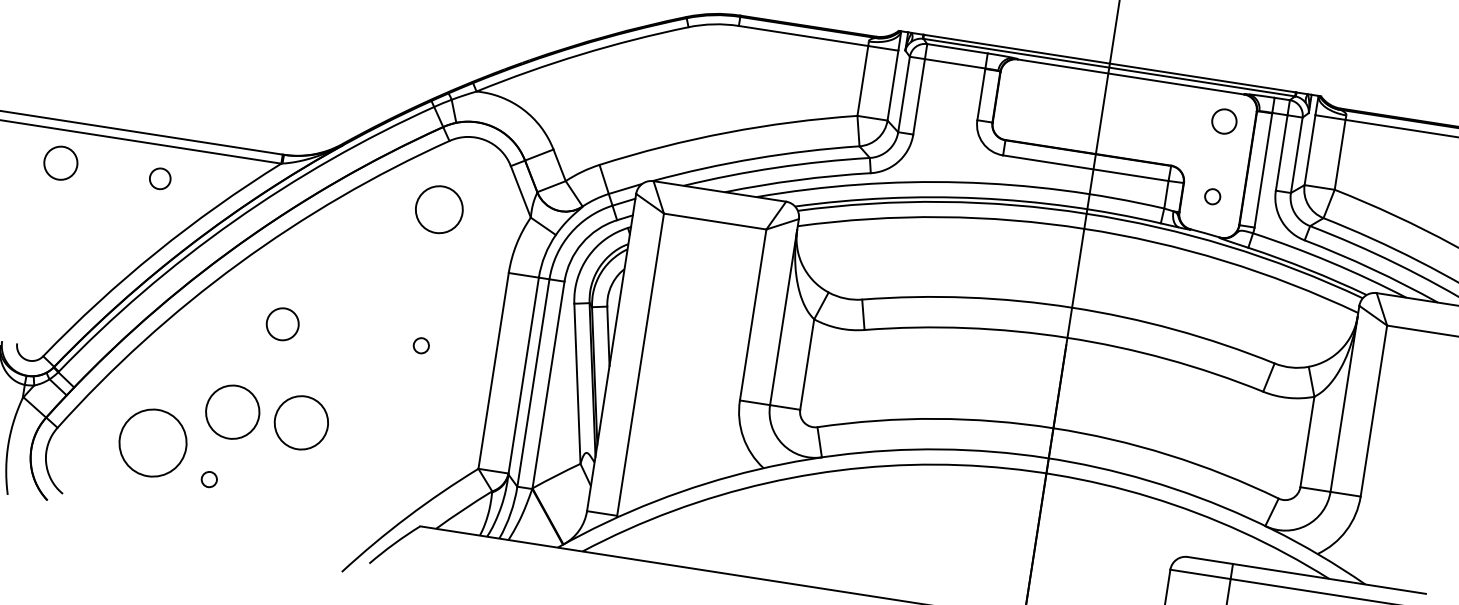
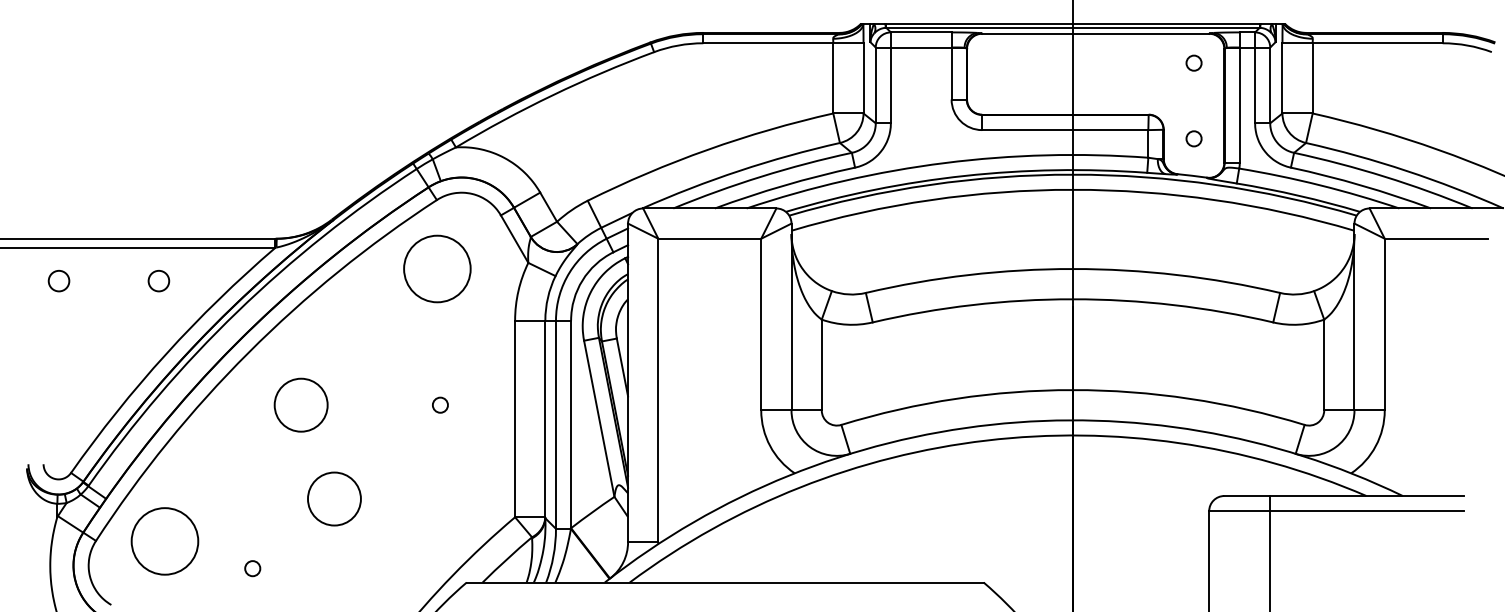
circle: (1223, 120) -> (1193, 62), size x0.62
circle: (60, 163) -> (58, 281), size x0.62
circle: (439, 209) -> (437, 268), size x1.43
circle: (282, 323) -> (300, 404), size x1.67
circle: (232, 411) -> (265, 498), removed
circle: (152, 443) -> (164, 541), moved

